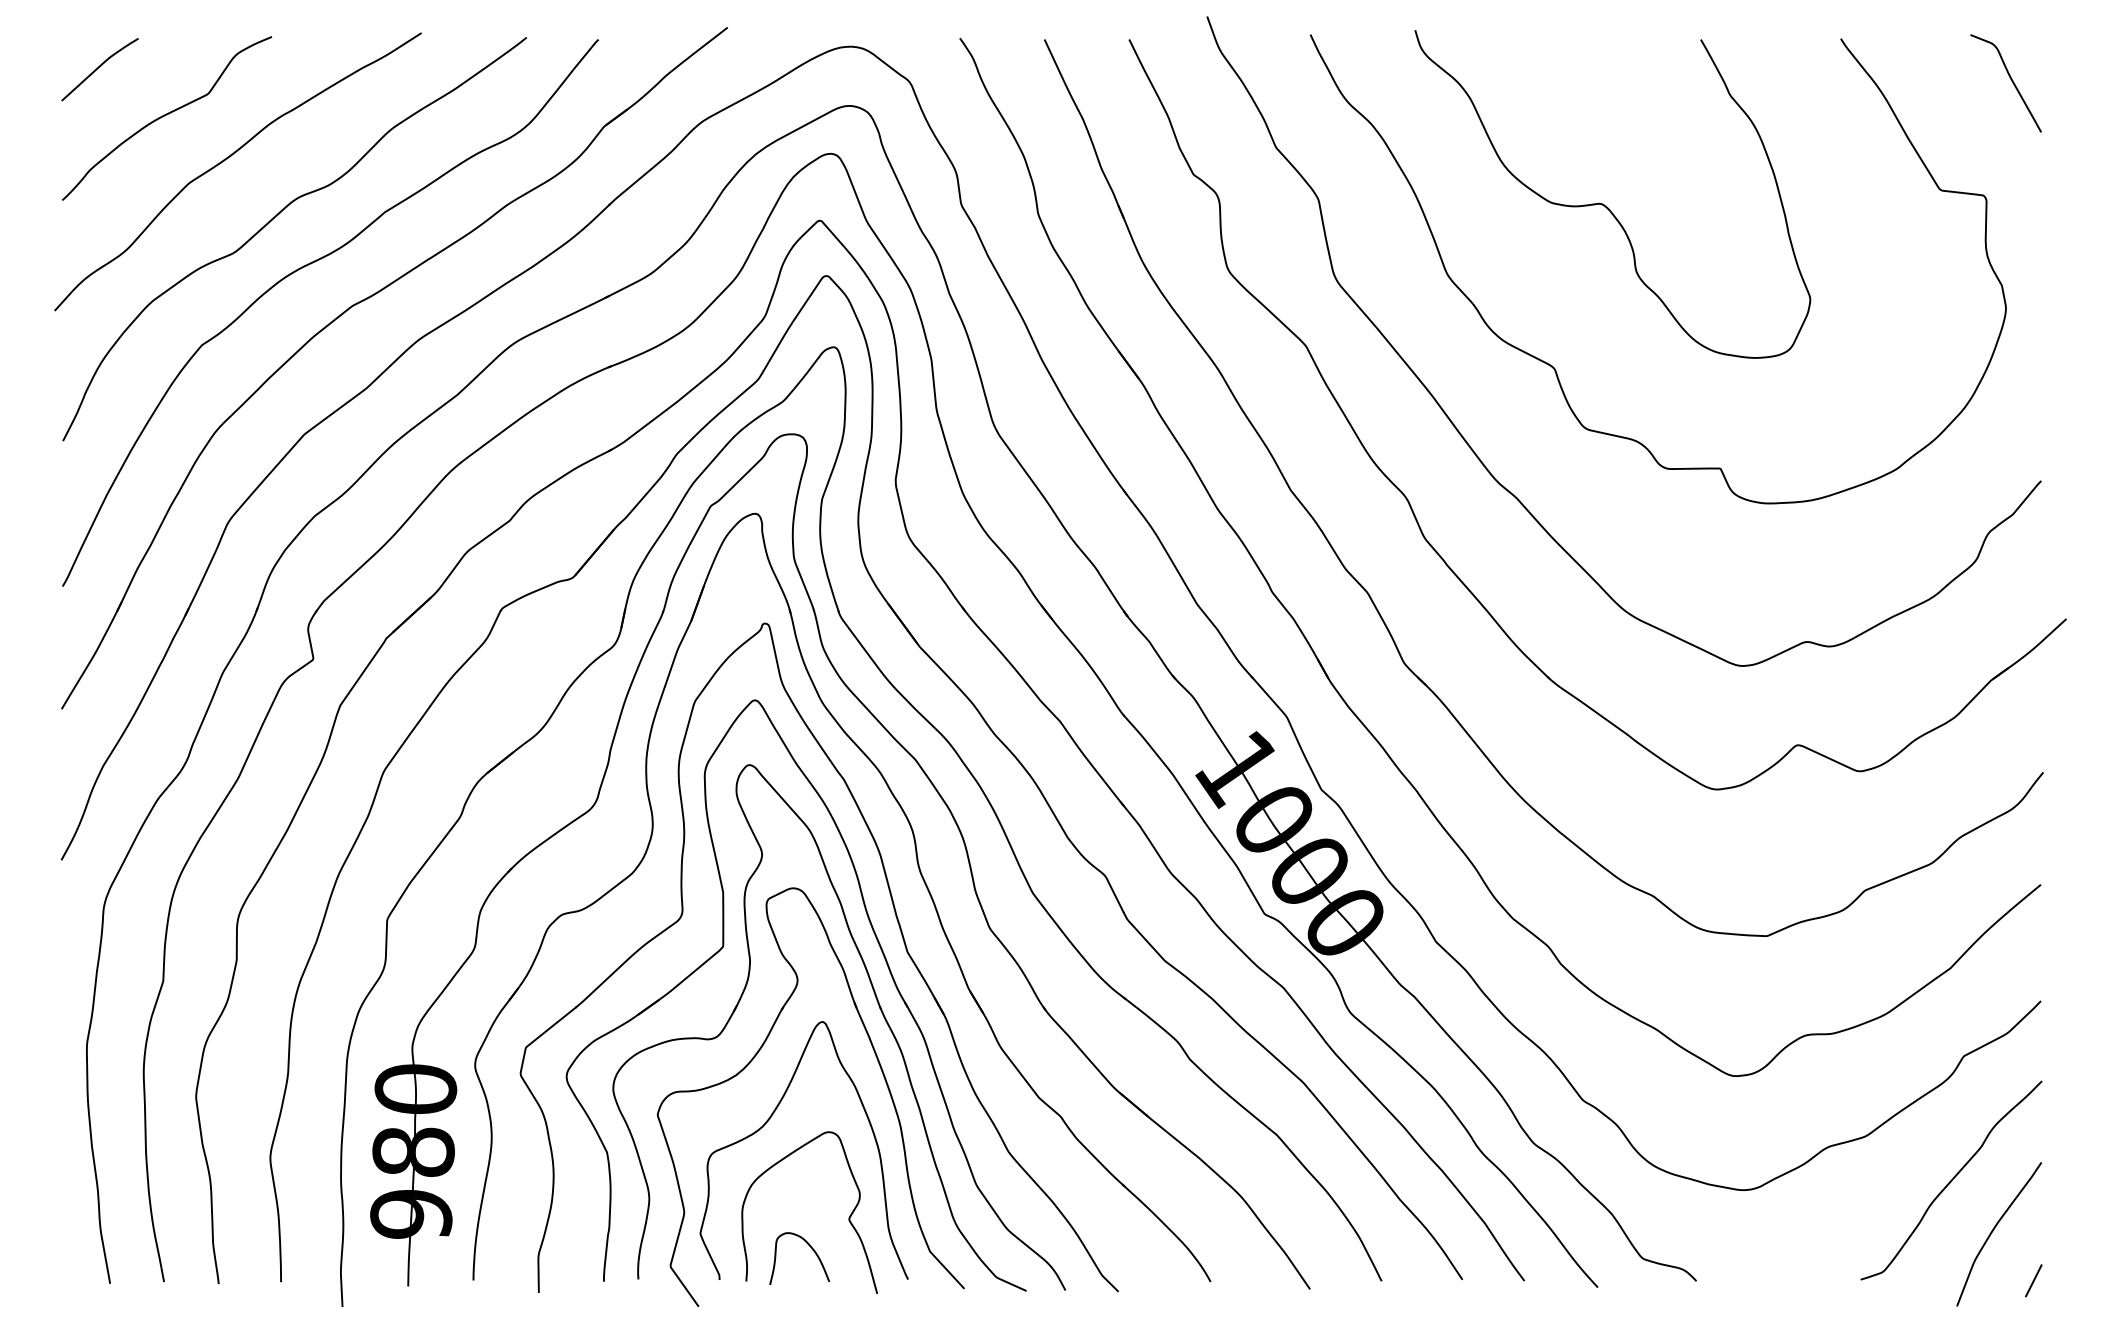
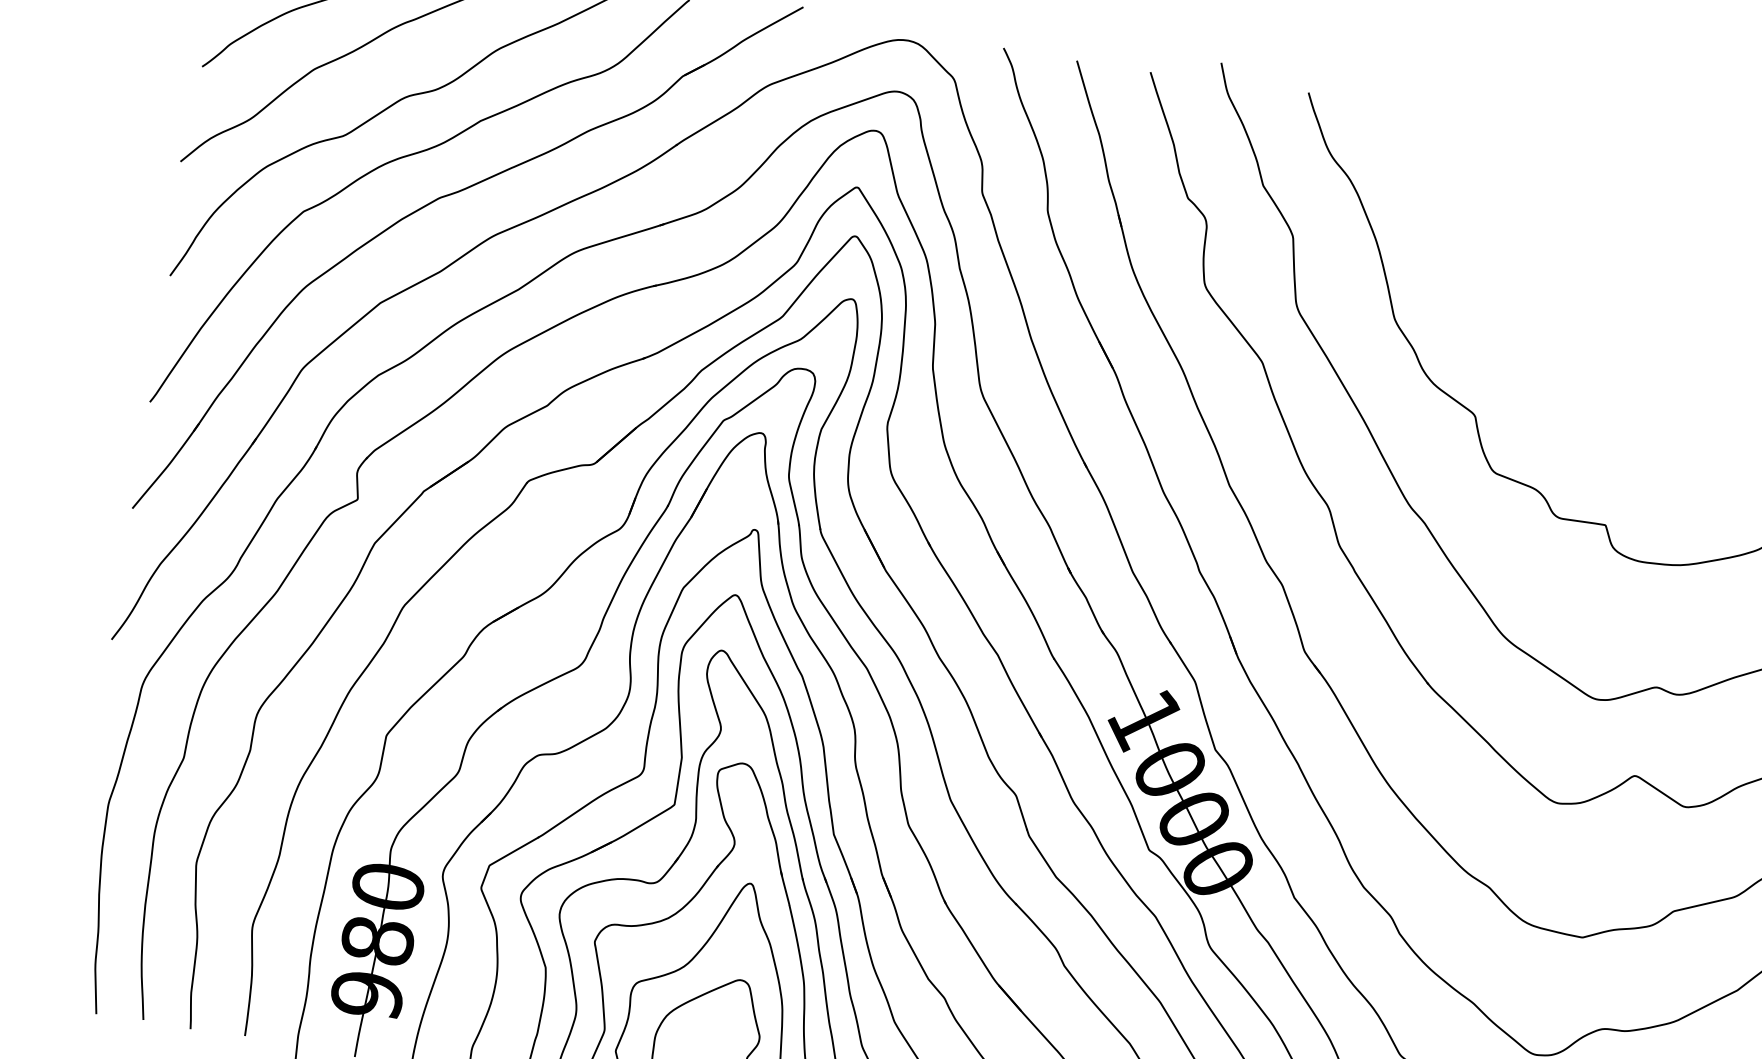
curve: (1604, 204) -> (1540, 280), removed

